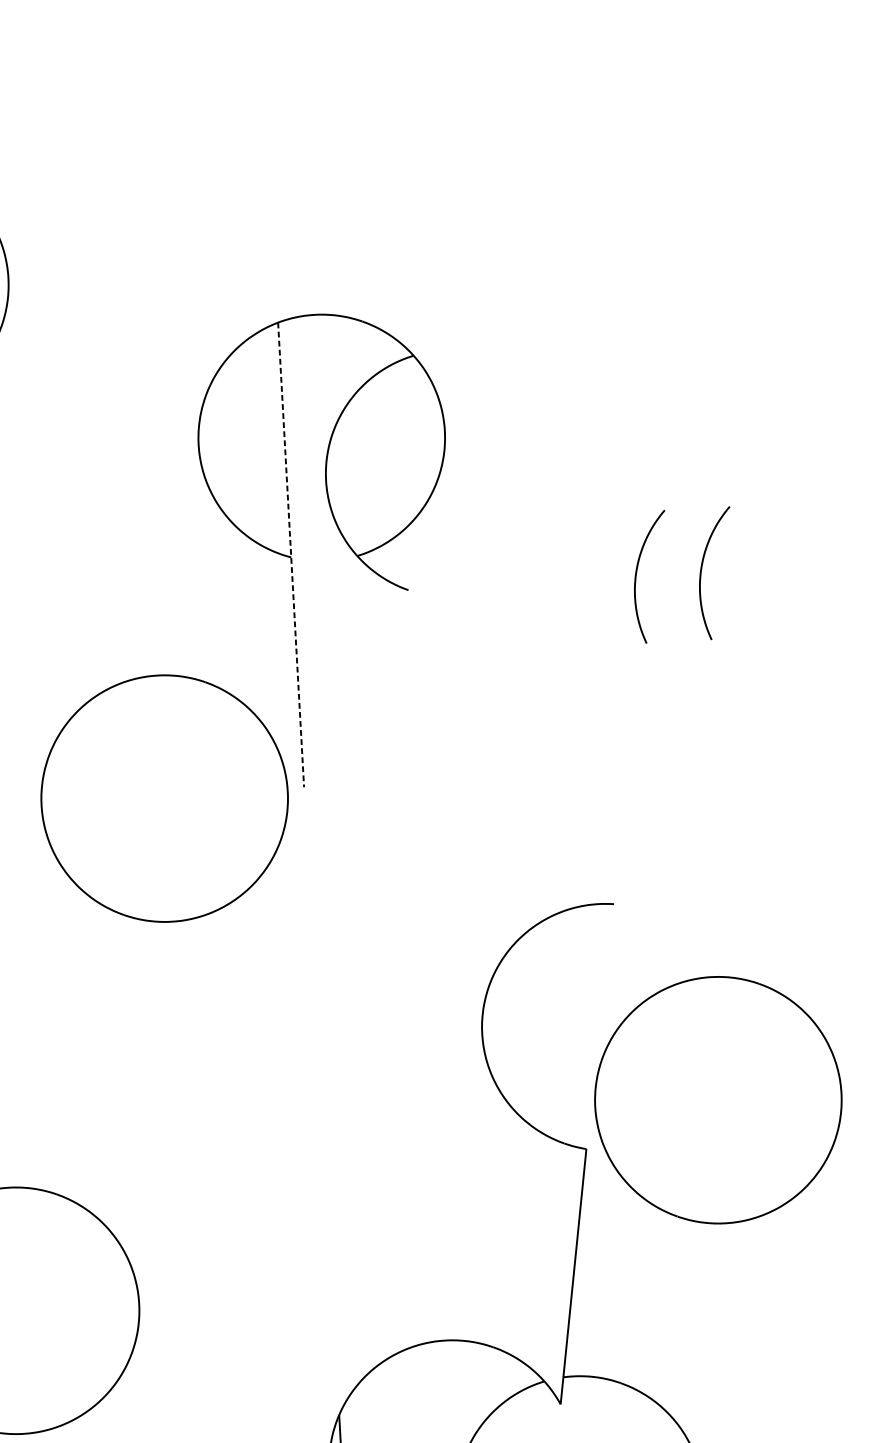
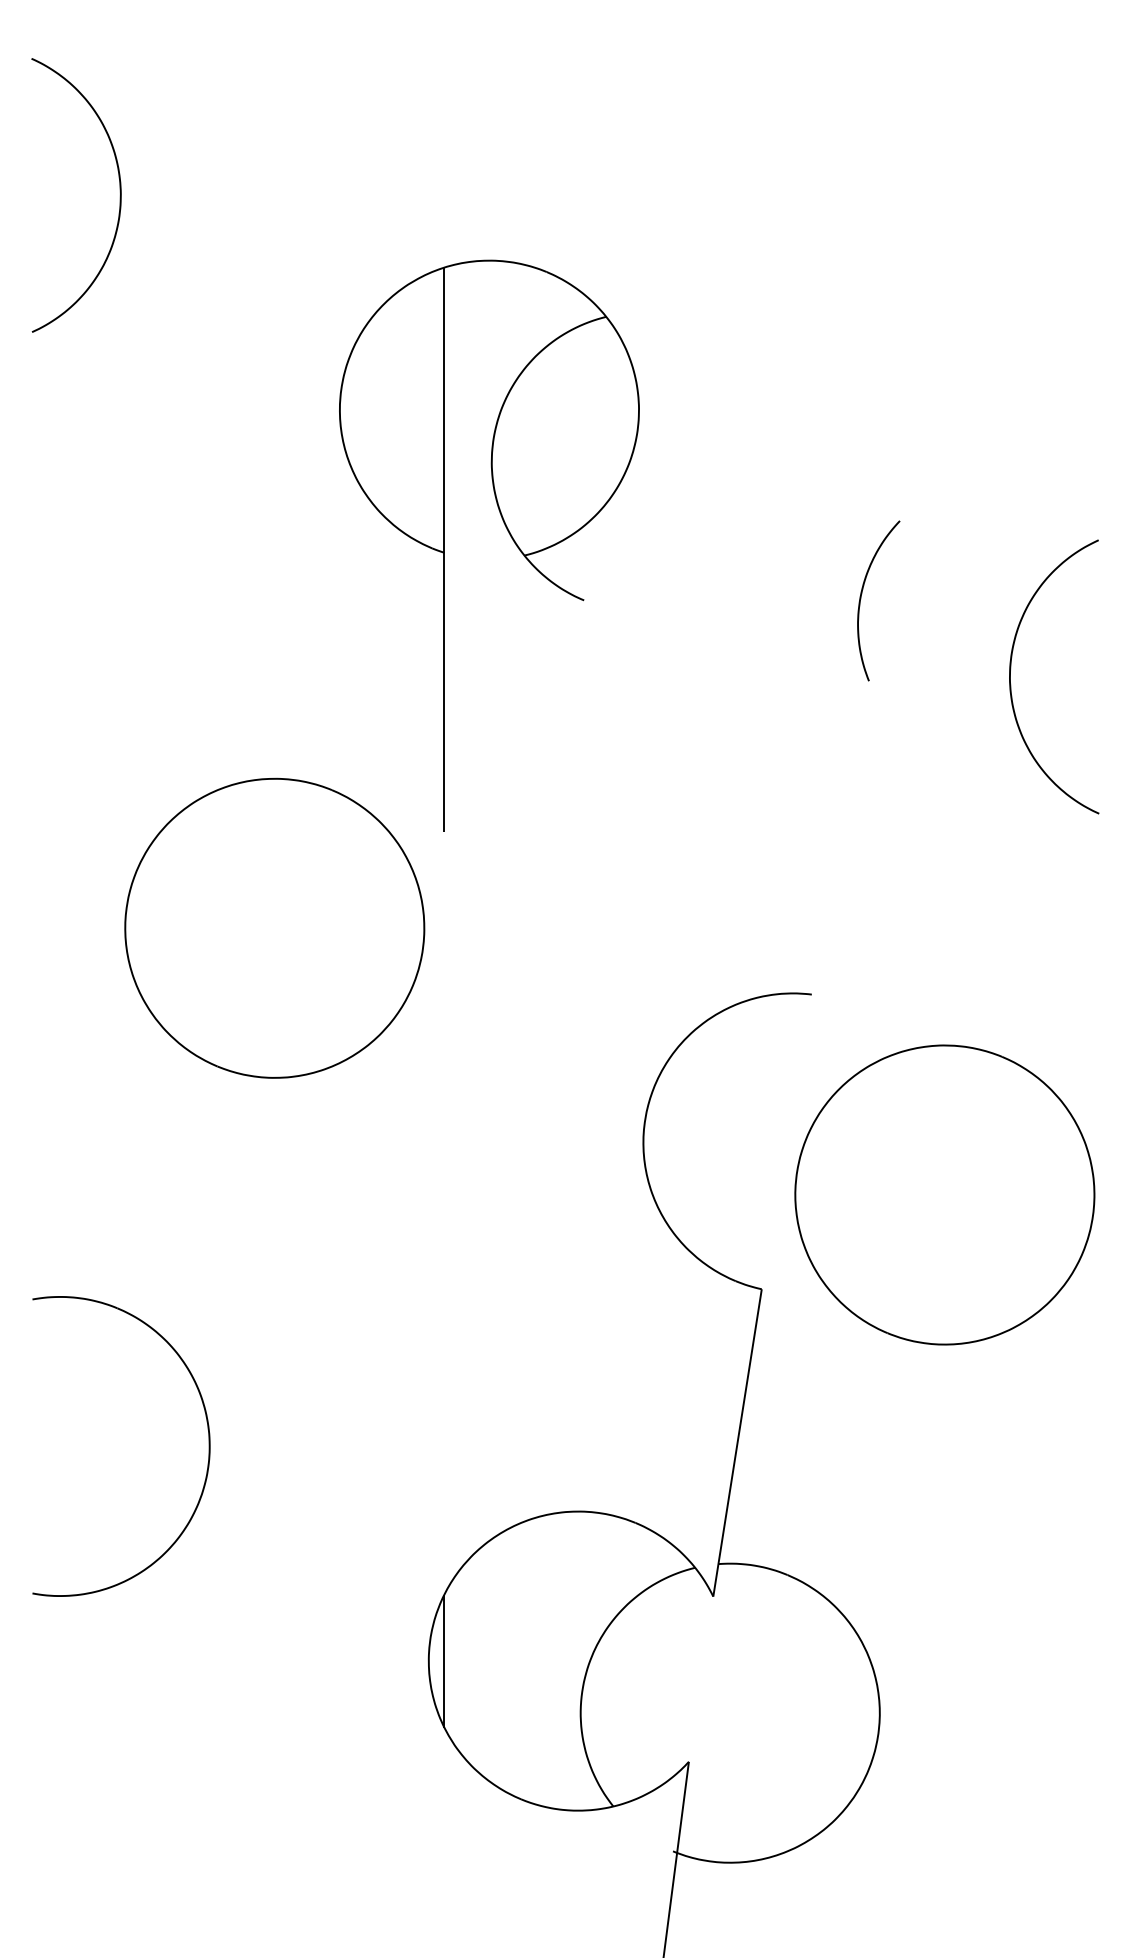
line: (291, 555) -> (444, 550), dashed -> solid
curve: (701, 573) -> (940, 599), removed
curve: (763, 626) -> (1011, 668), added
part: (164, 797) -> (274, 927), moved
part: (718, 1099) -> (944, 1194), moved

